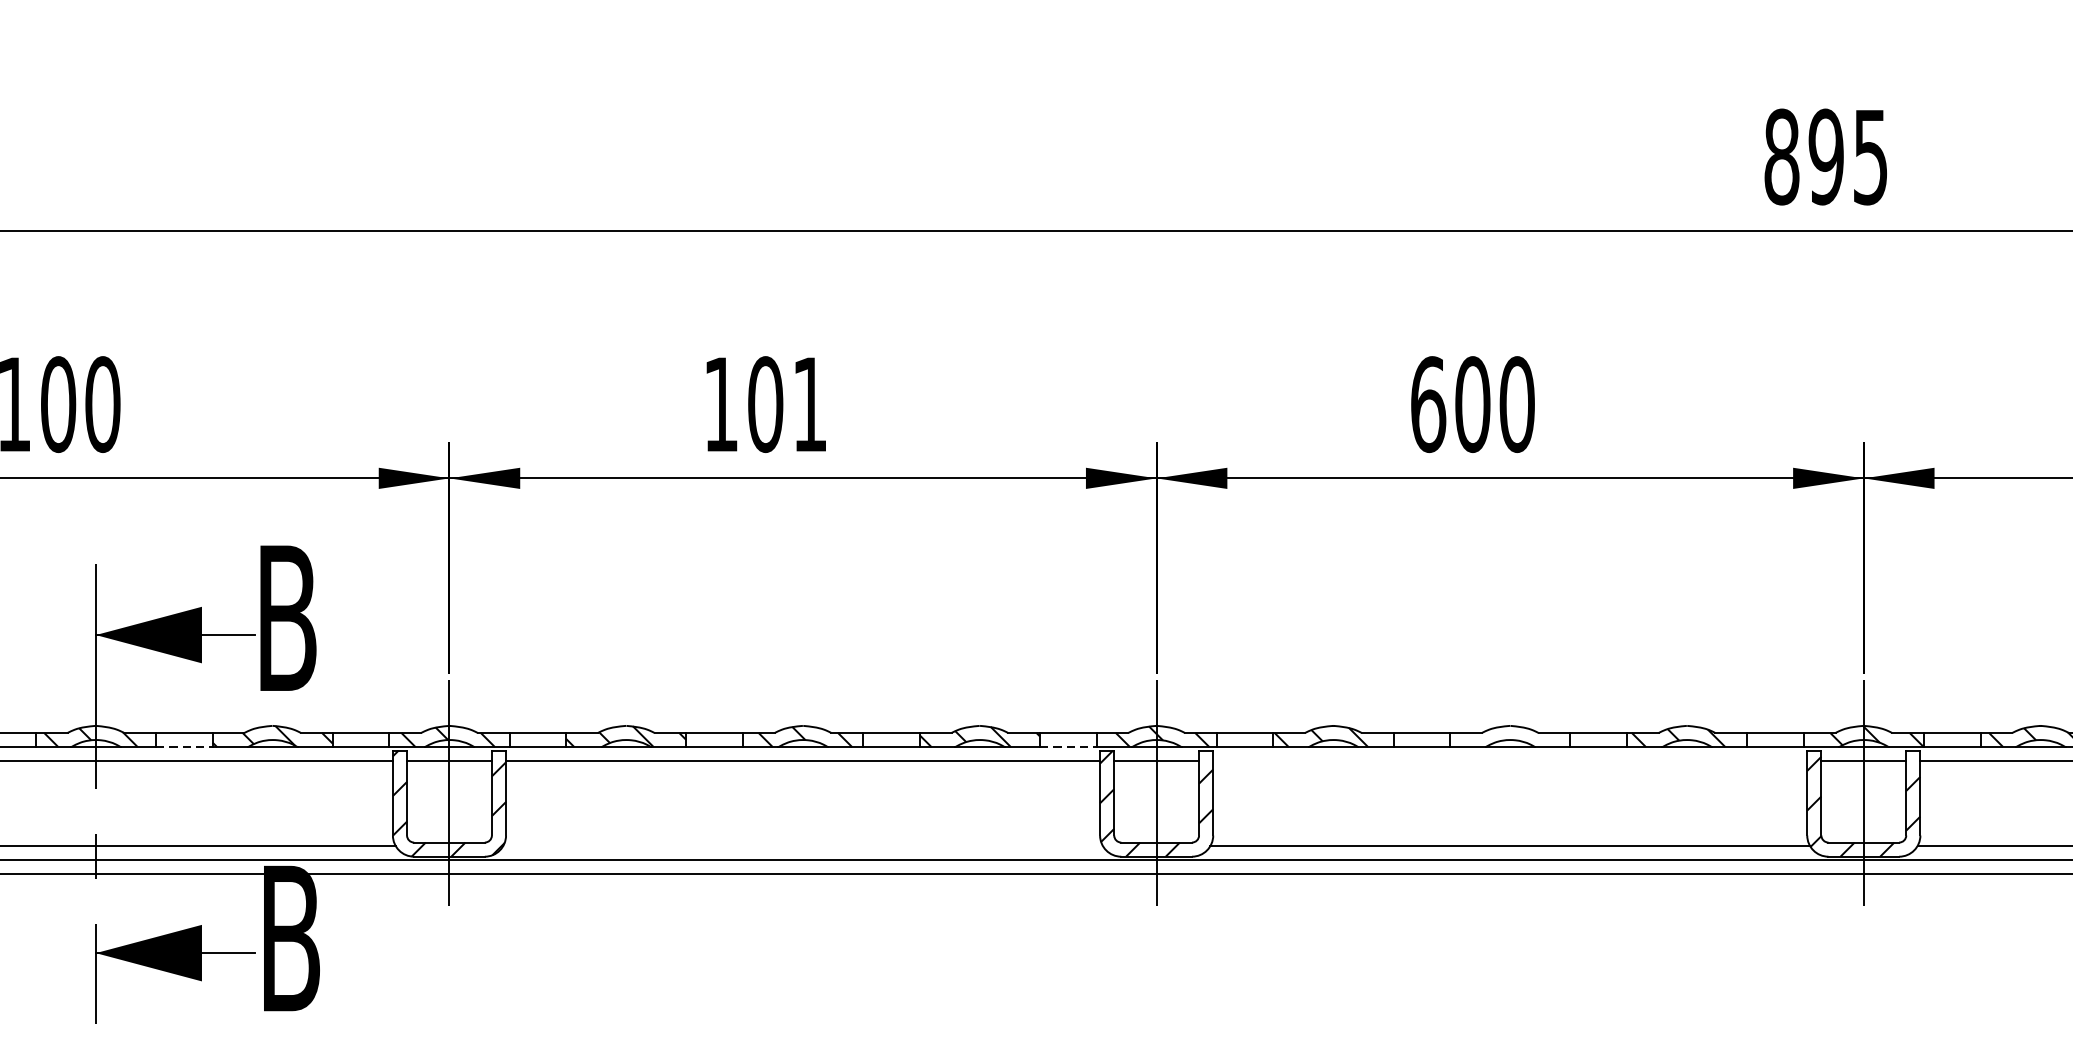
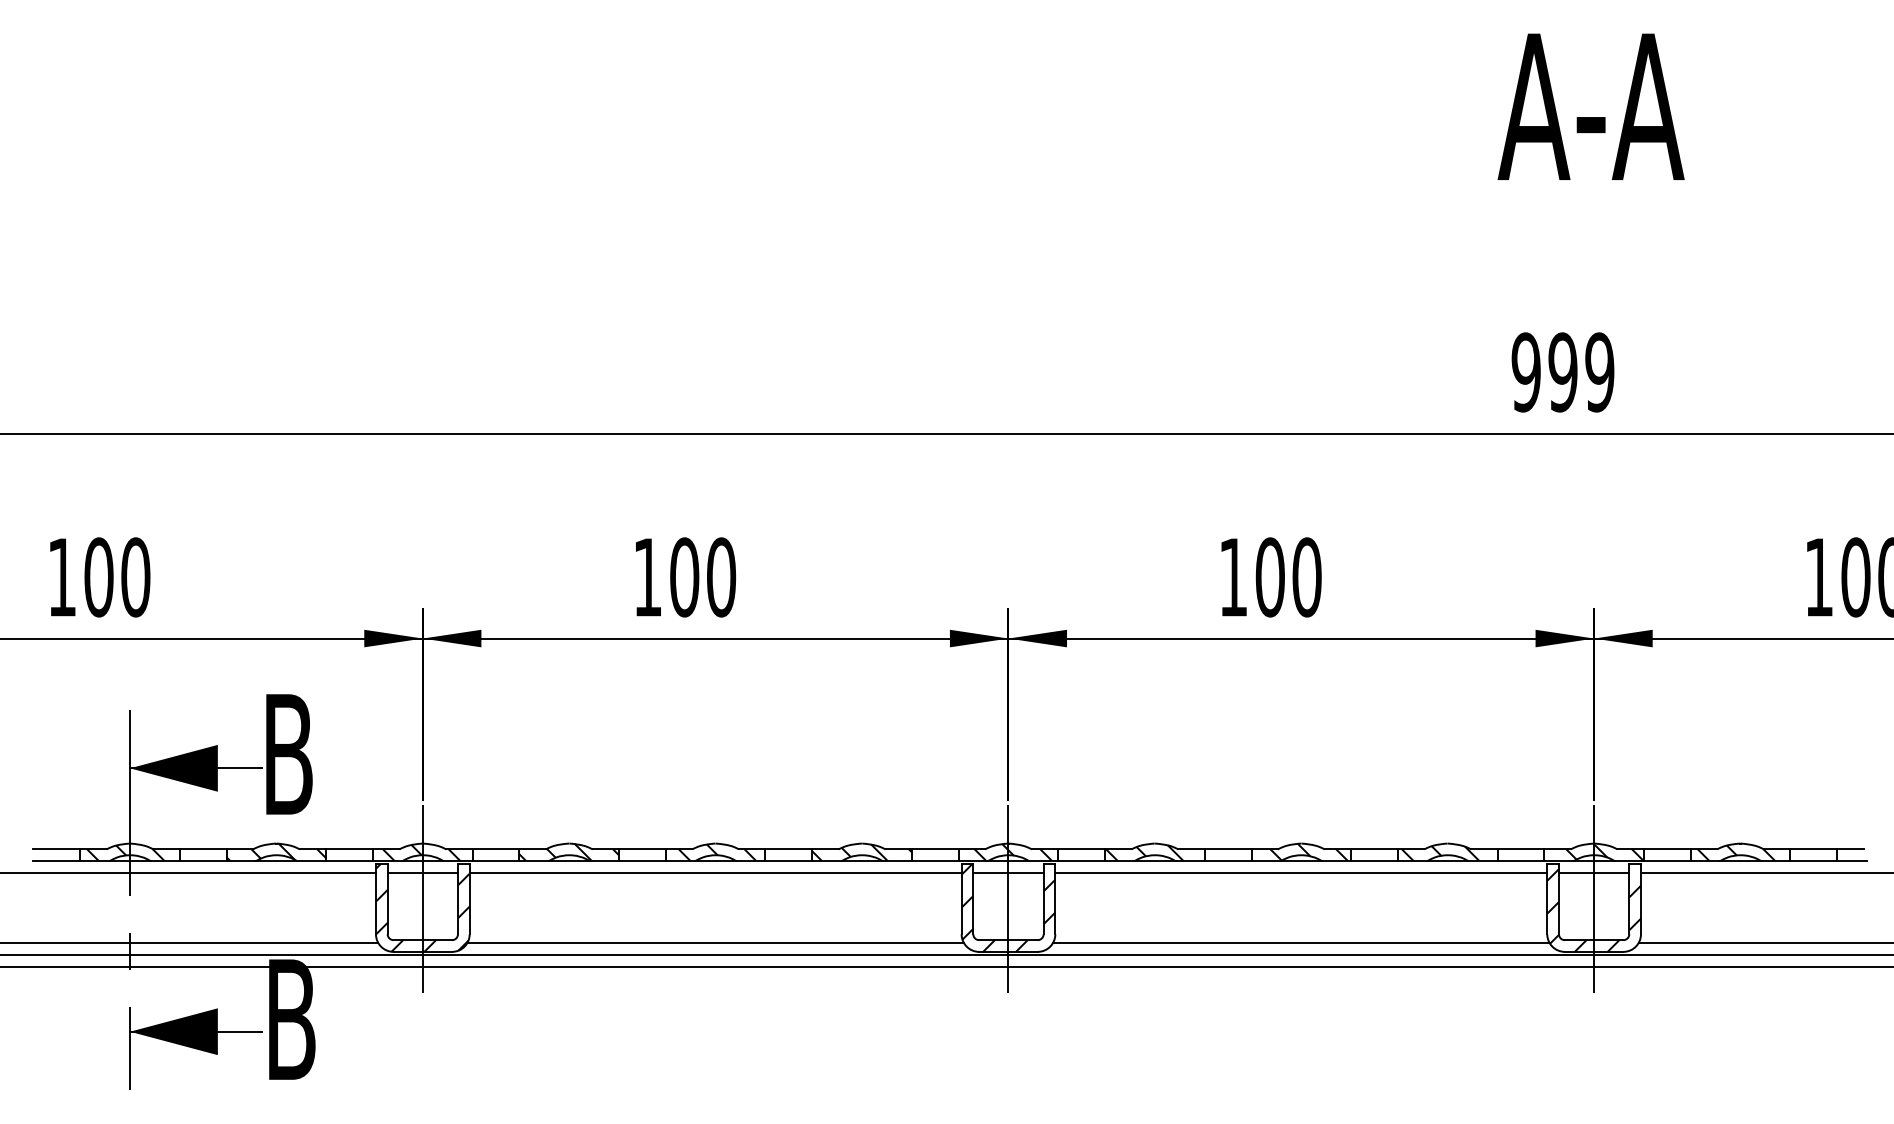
text: (1825, 157) -> (1562, 372), 895 -> 999
text: (810, 404) -> (721, 577), 101 -> 100
text: (1428, 404) -> (1233, 577), 600 -> 100
hatch: (1520, 736) -> (1309, 852), added
line: (184, 747) -> (203, 861), dashed -> solid
line: (1068, 747) -> (935, 861), dashed -> solid
line: (1510, 760) -> (1301, 872), added
line: (802, 846) -> (715, 943), added

